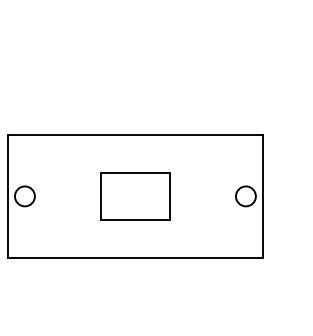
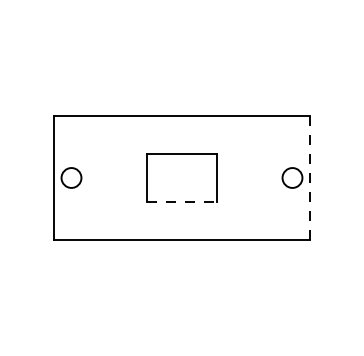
line: (262, 196) -> (309, 178), solid -> dashed
line: (135, 219) -> (182, 201), solid -> dashed

